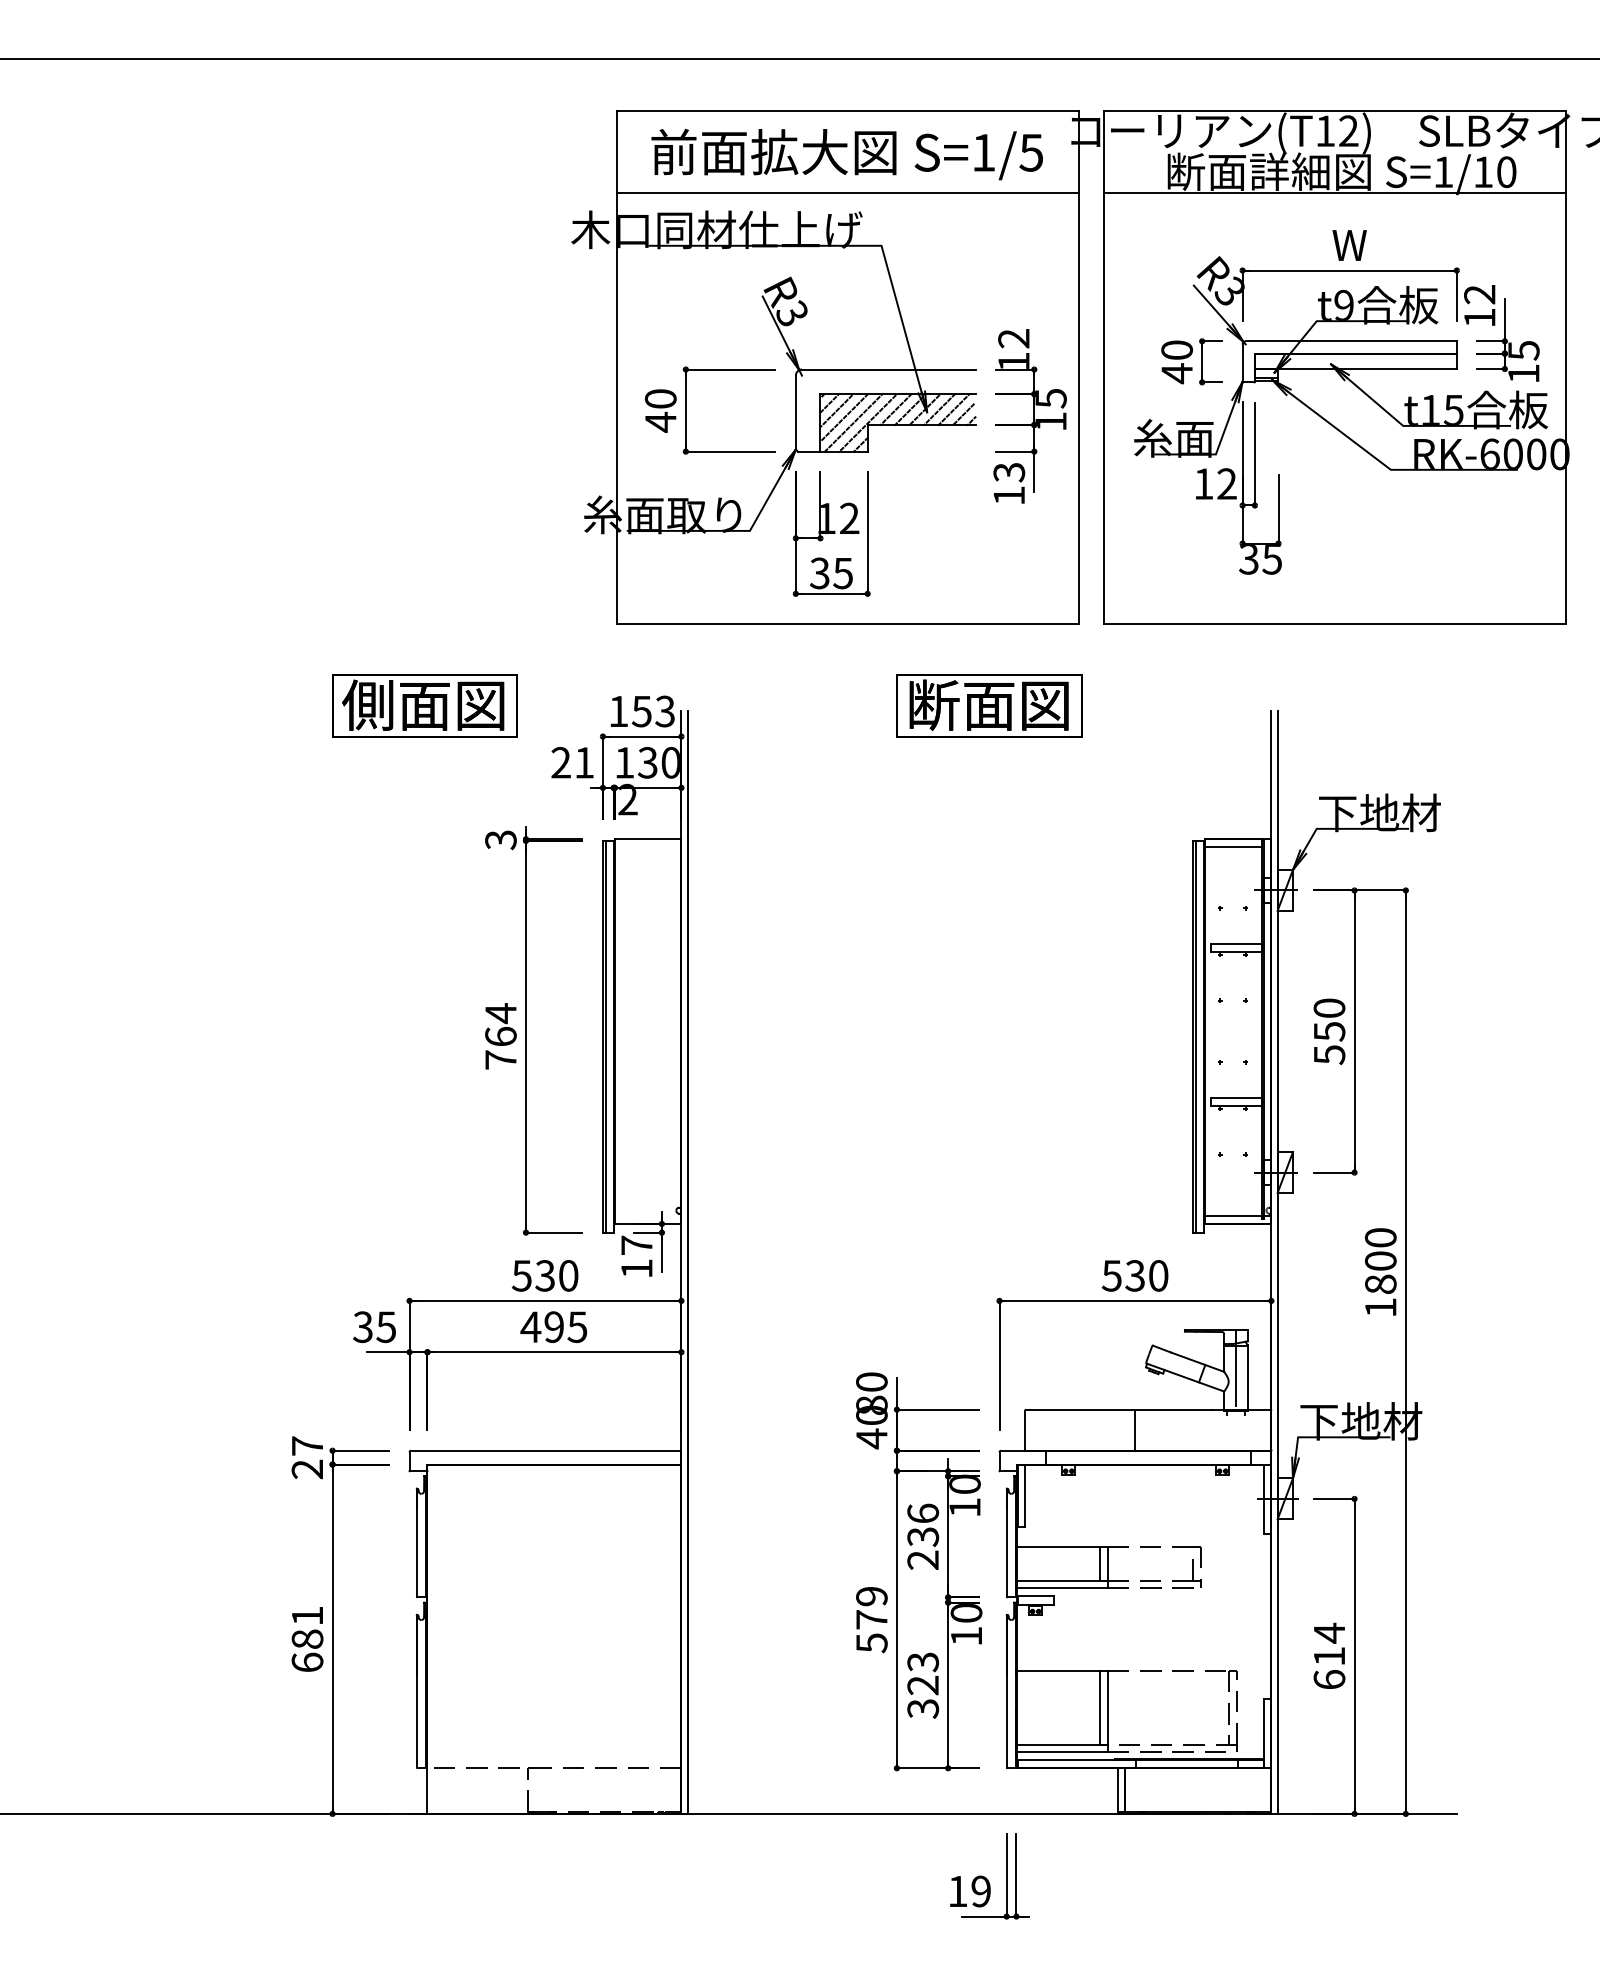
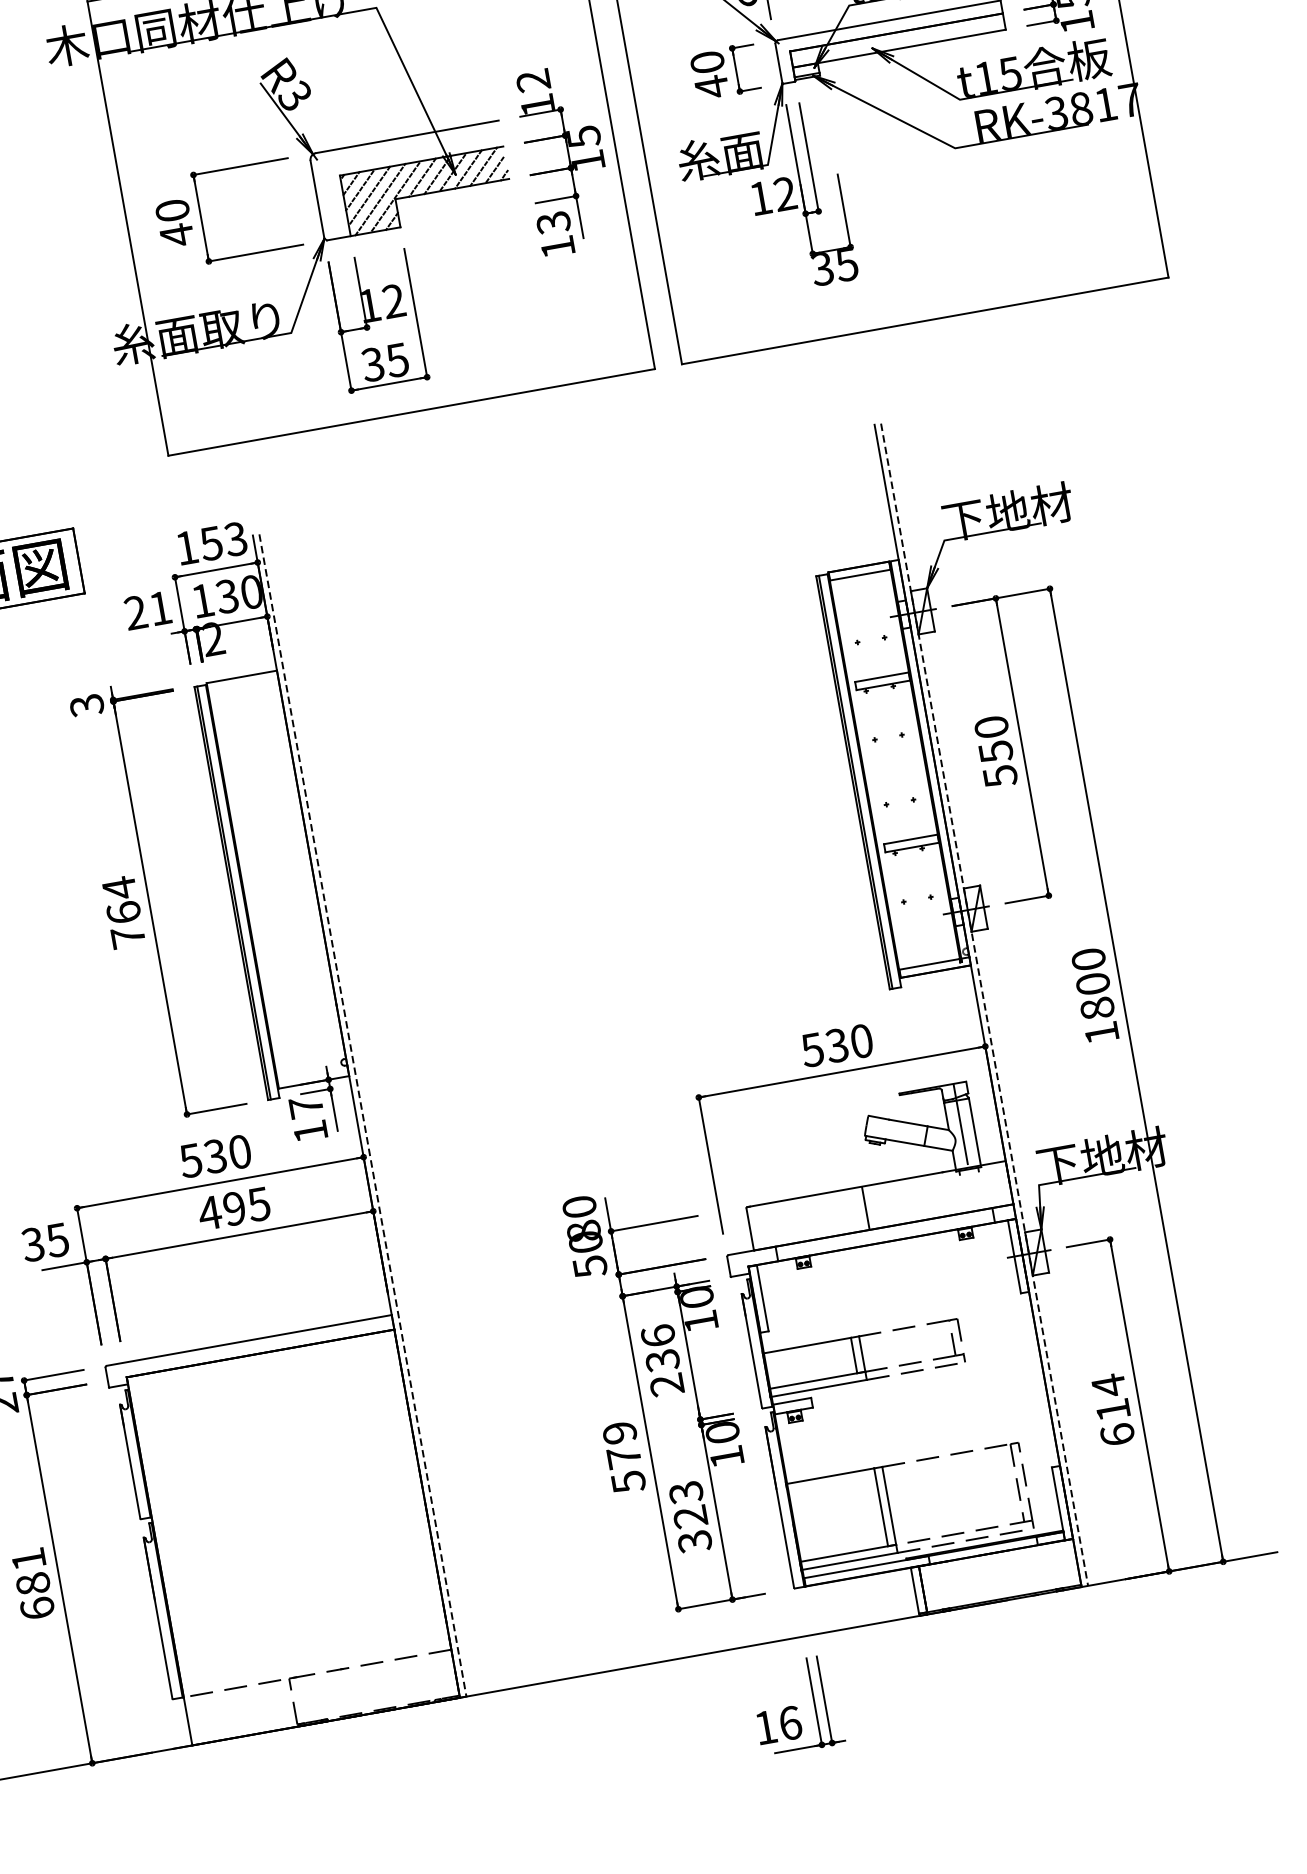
text: (1524, 454) -> (1093, 107), RK-6000 -> RK-3817
part: (989, 705) -> (576, 471), removed
line: (687, 1262) -> (362, 1115), solid -> dashed
line: (1277, 1262) -> (984, 1004), solid -> dashed
text: (871, 1438) -> (589, 1266), 40 -> 50
text: (981, 1891) -> (790, 1723), 19 -> 16

